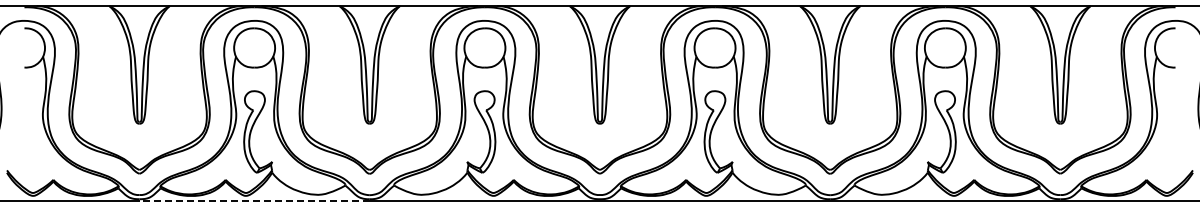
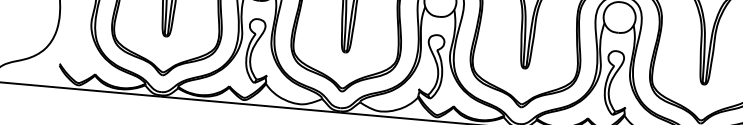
line: (254, 200) -> (250, 104), dashed -> solid

